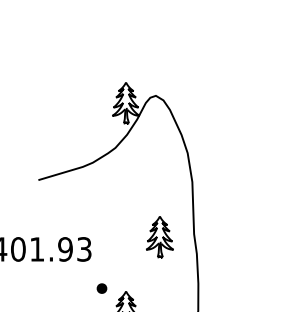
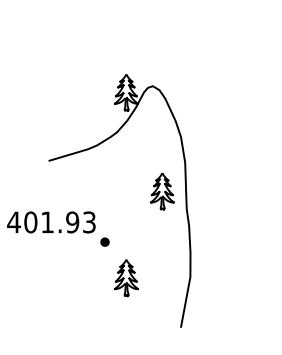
part: (160, 237) -> (162, 191), moved
part: (101, 287) -> (104, 241), moved

